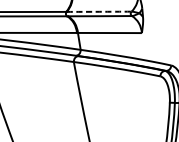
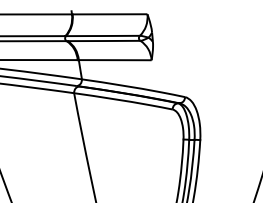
arc: (98, 12) -> (102, 36), dashed -> solid

